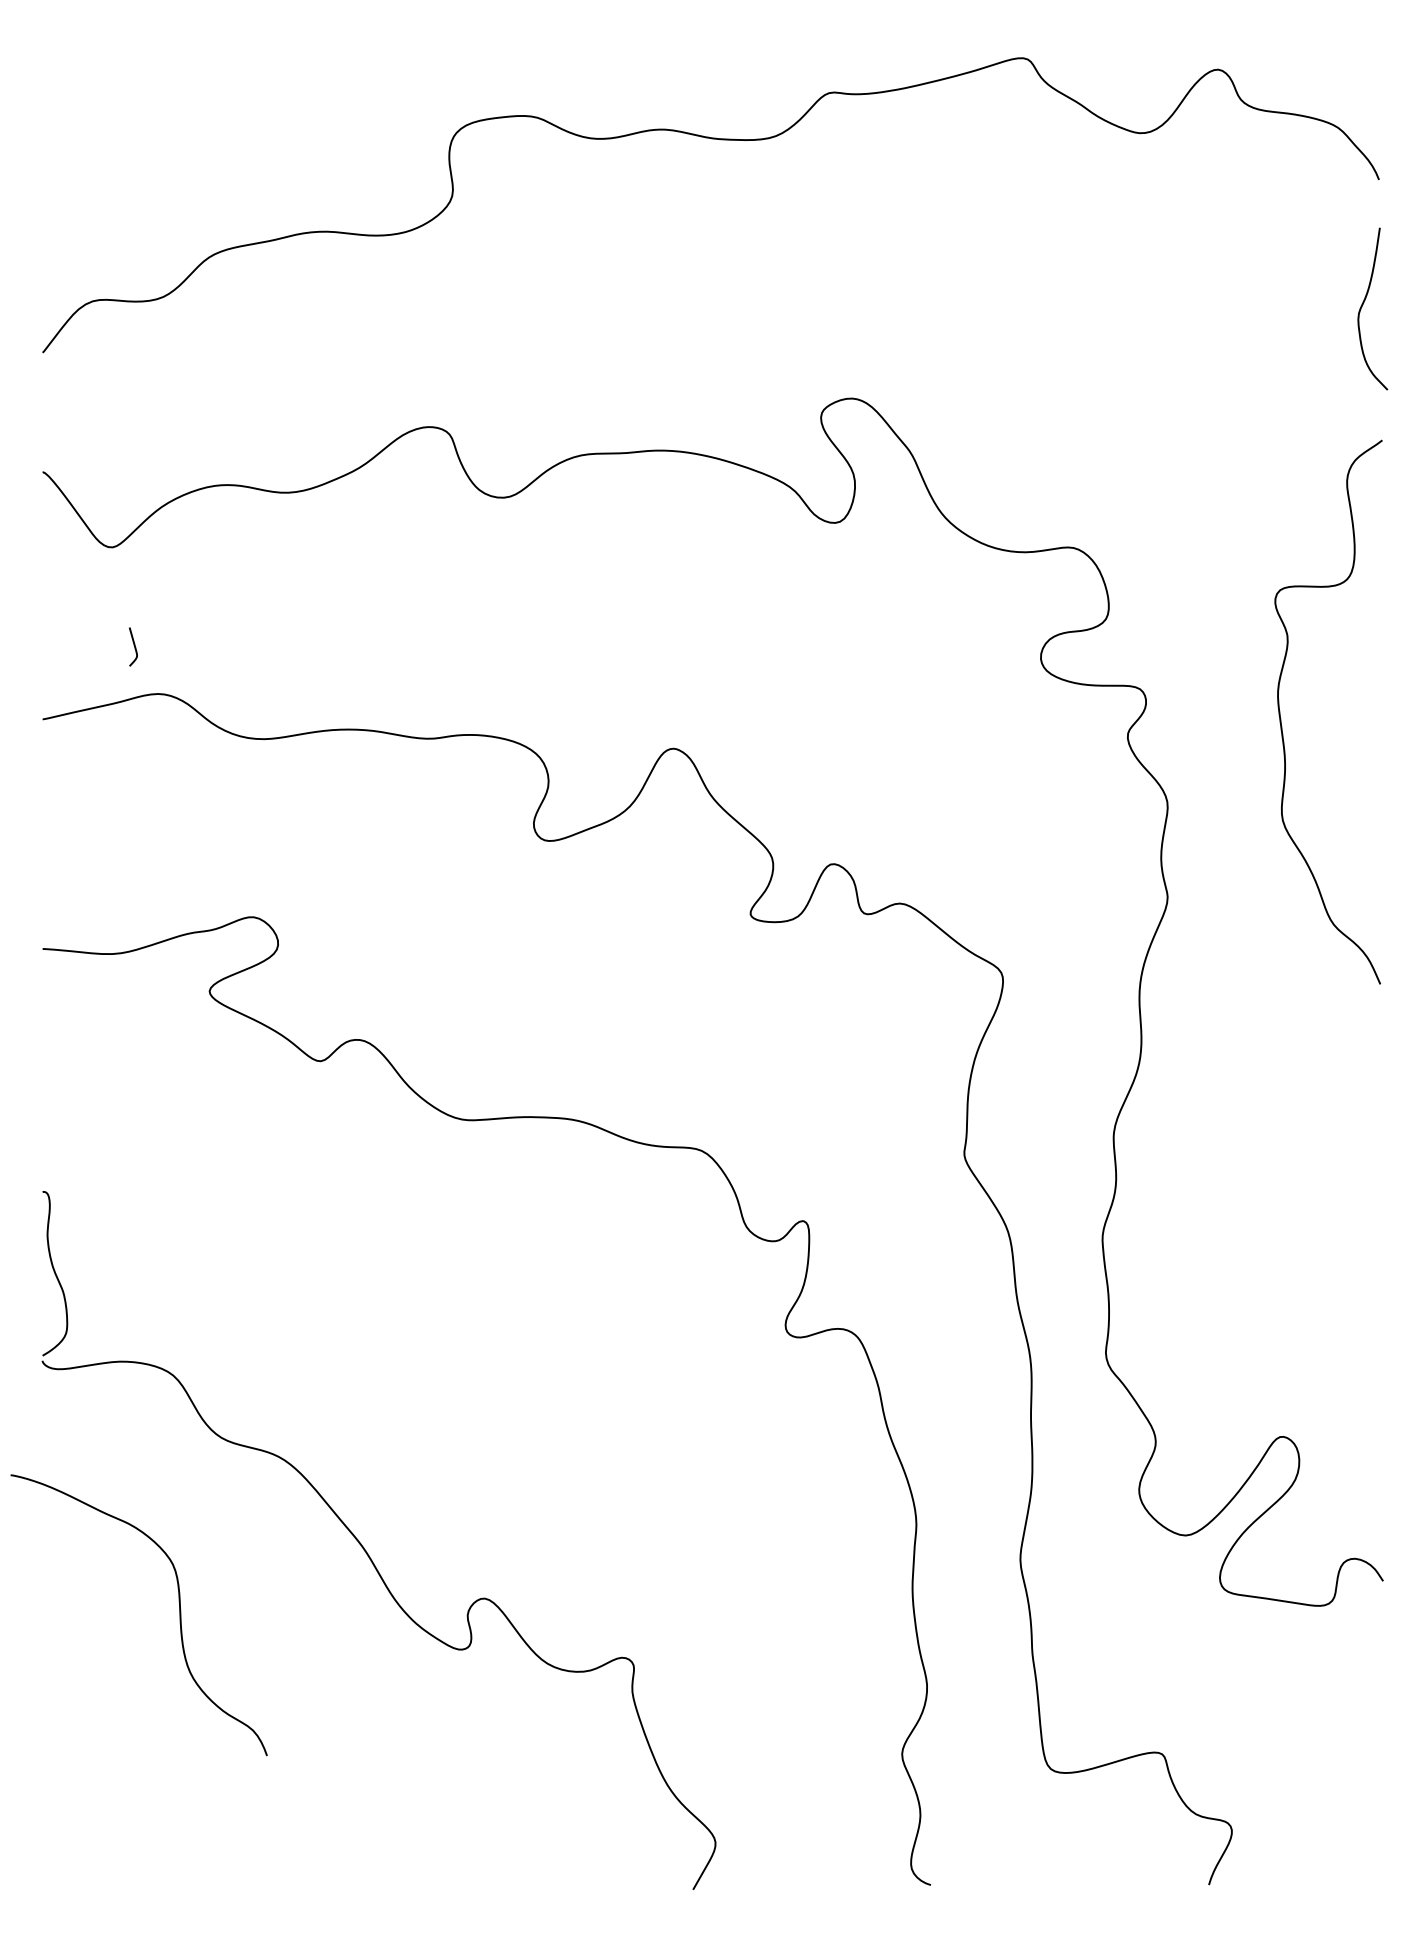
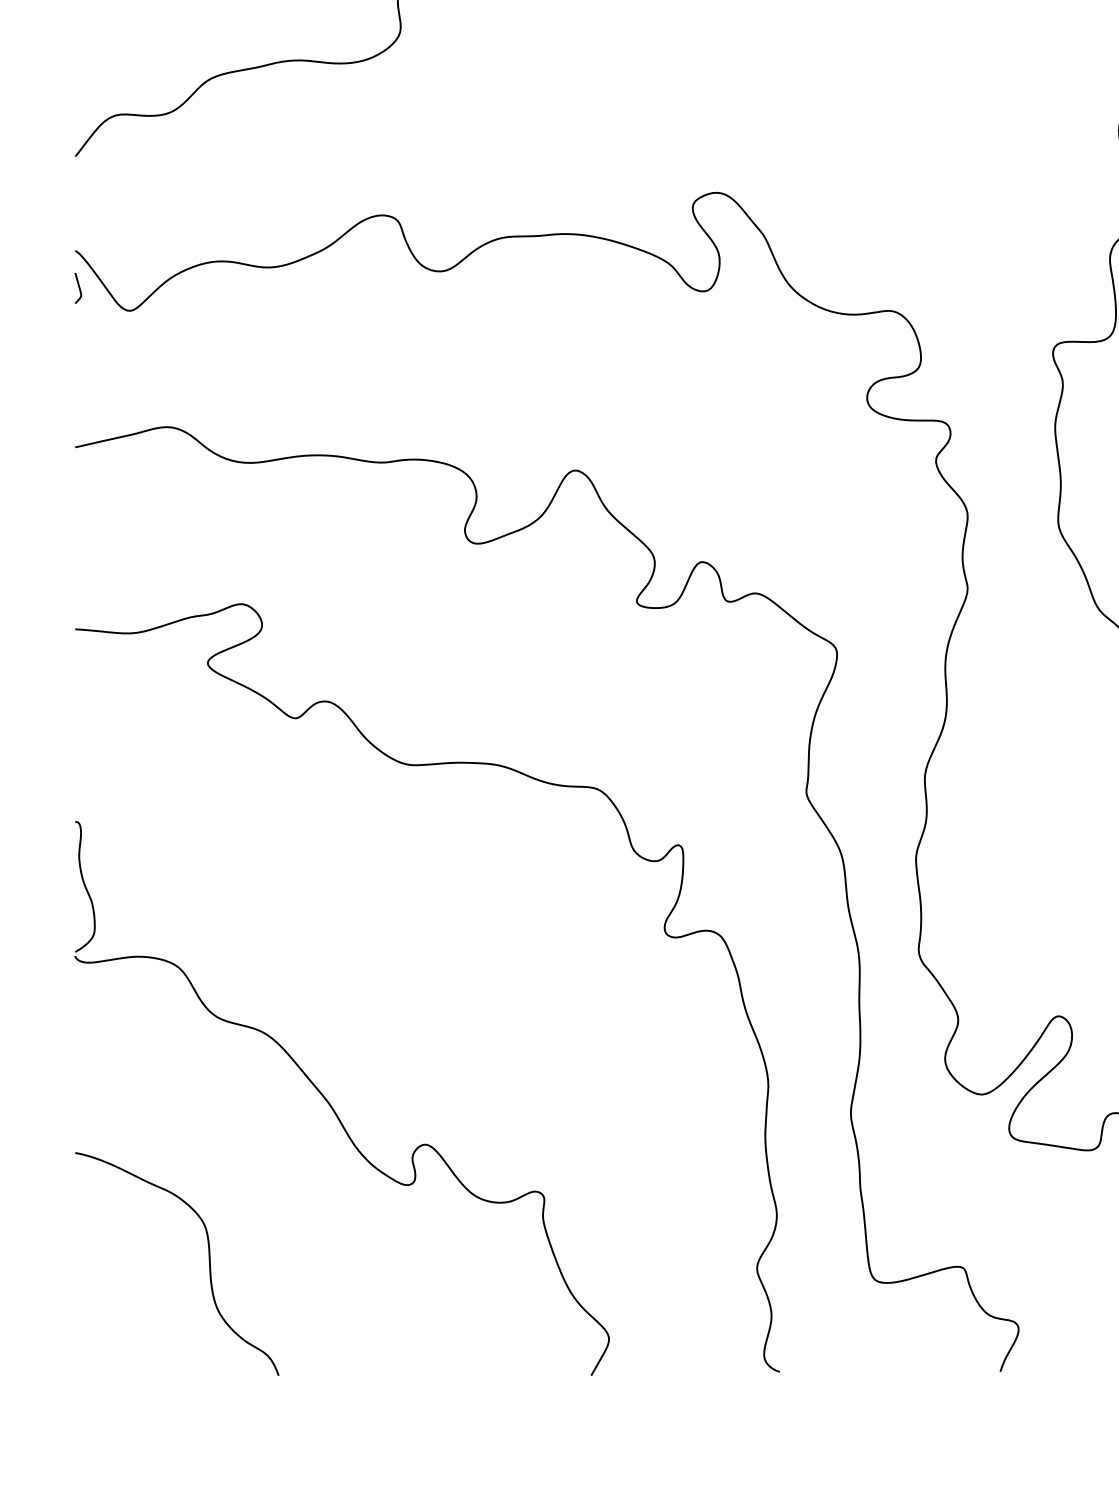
curve: (133, 645) -> (78, 287), moved
curve: (179, 1615) -> (209, 1264), moved

